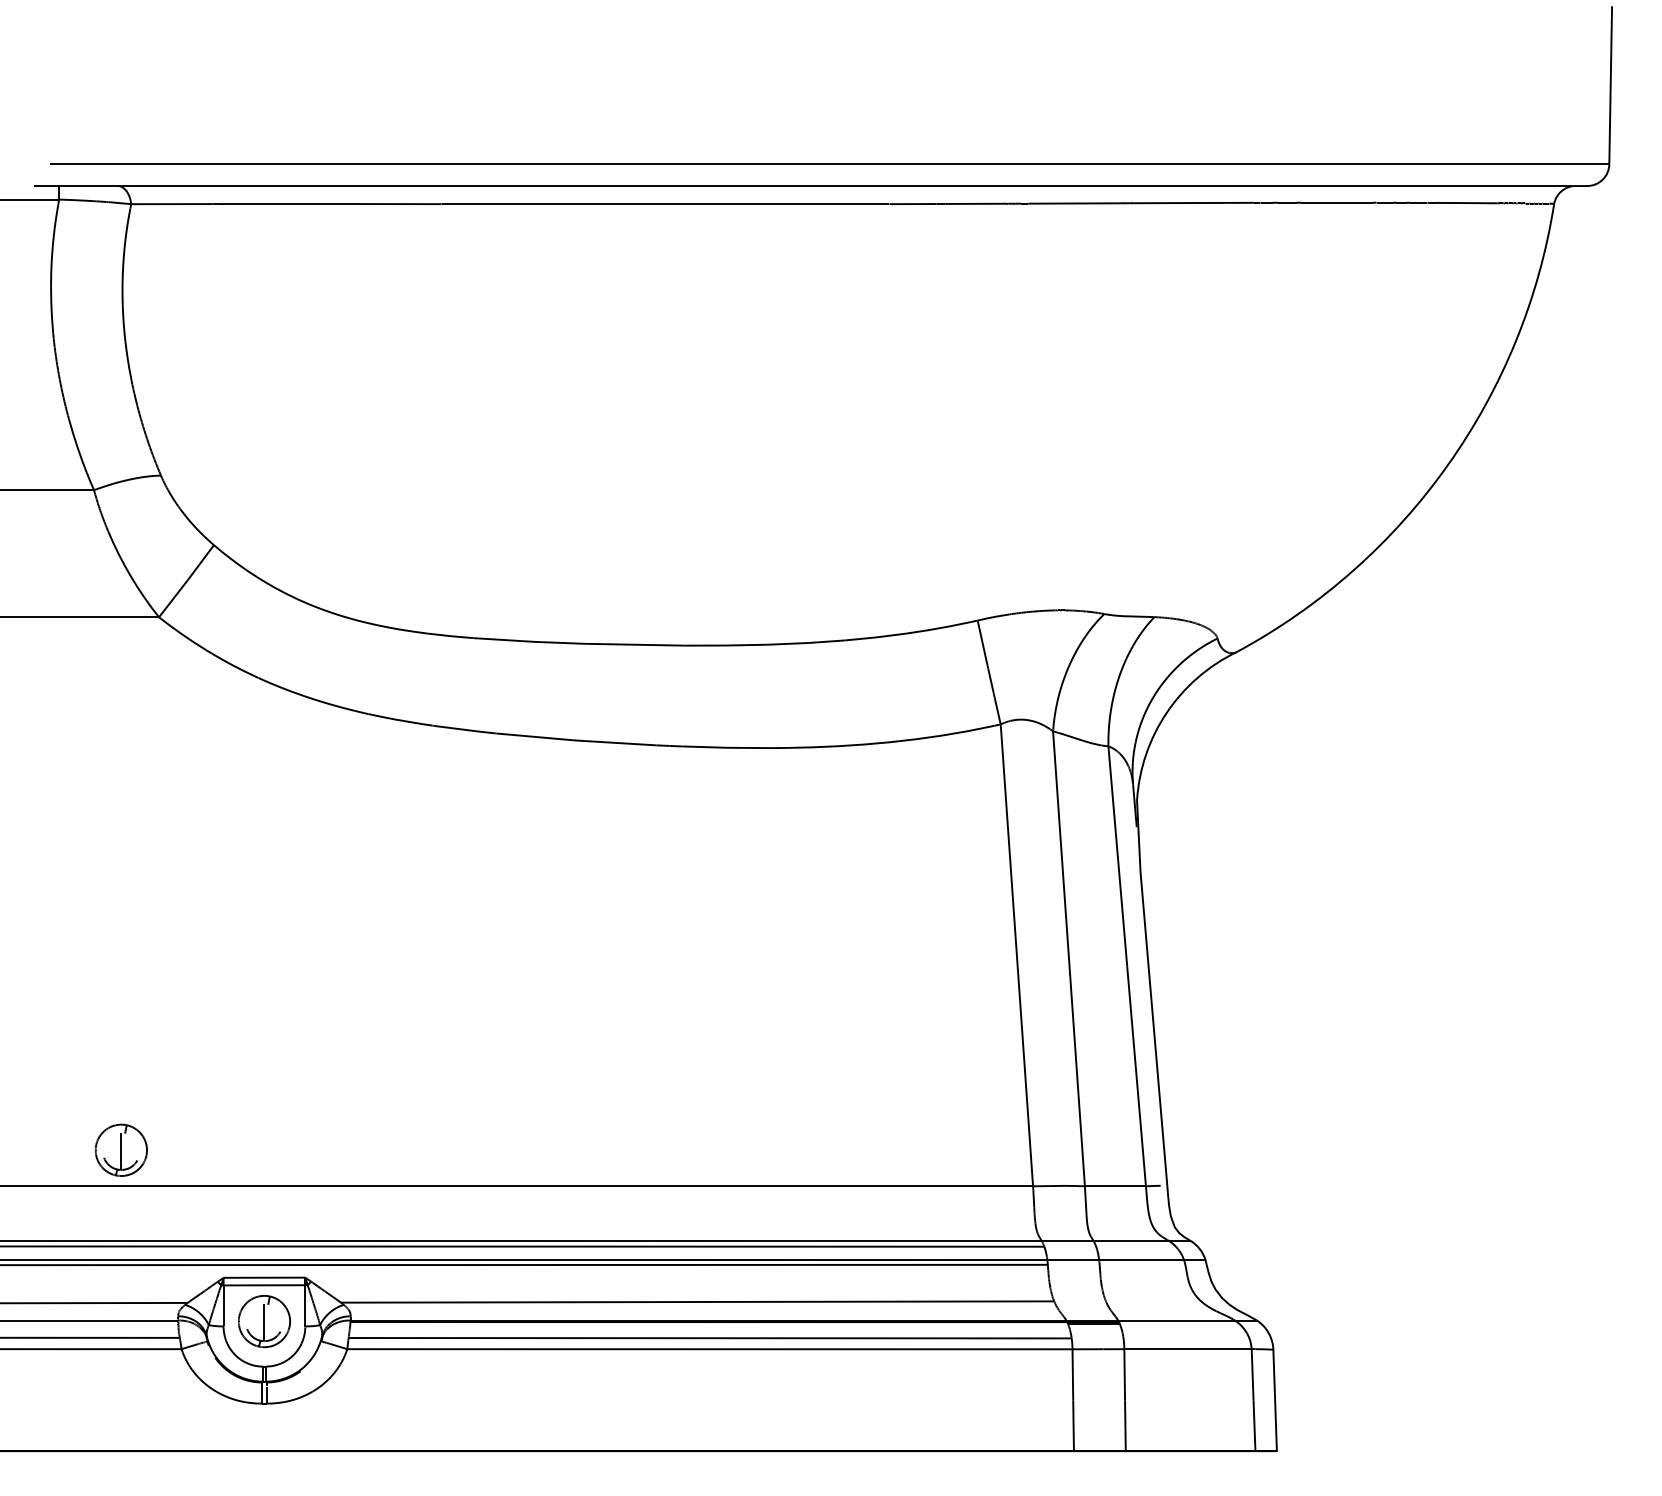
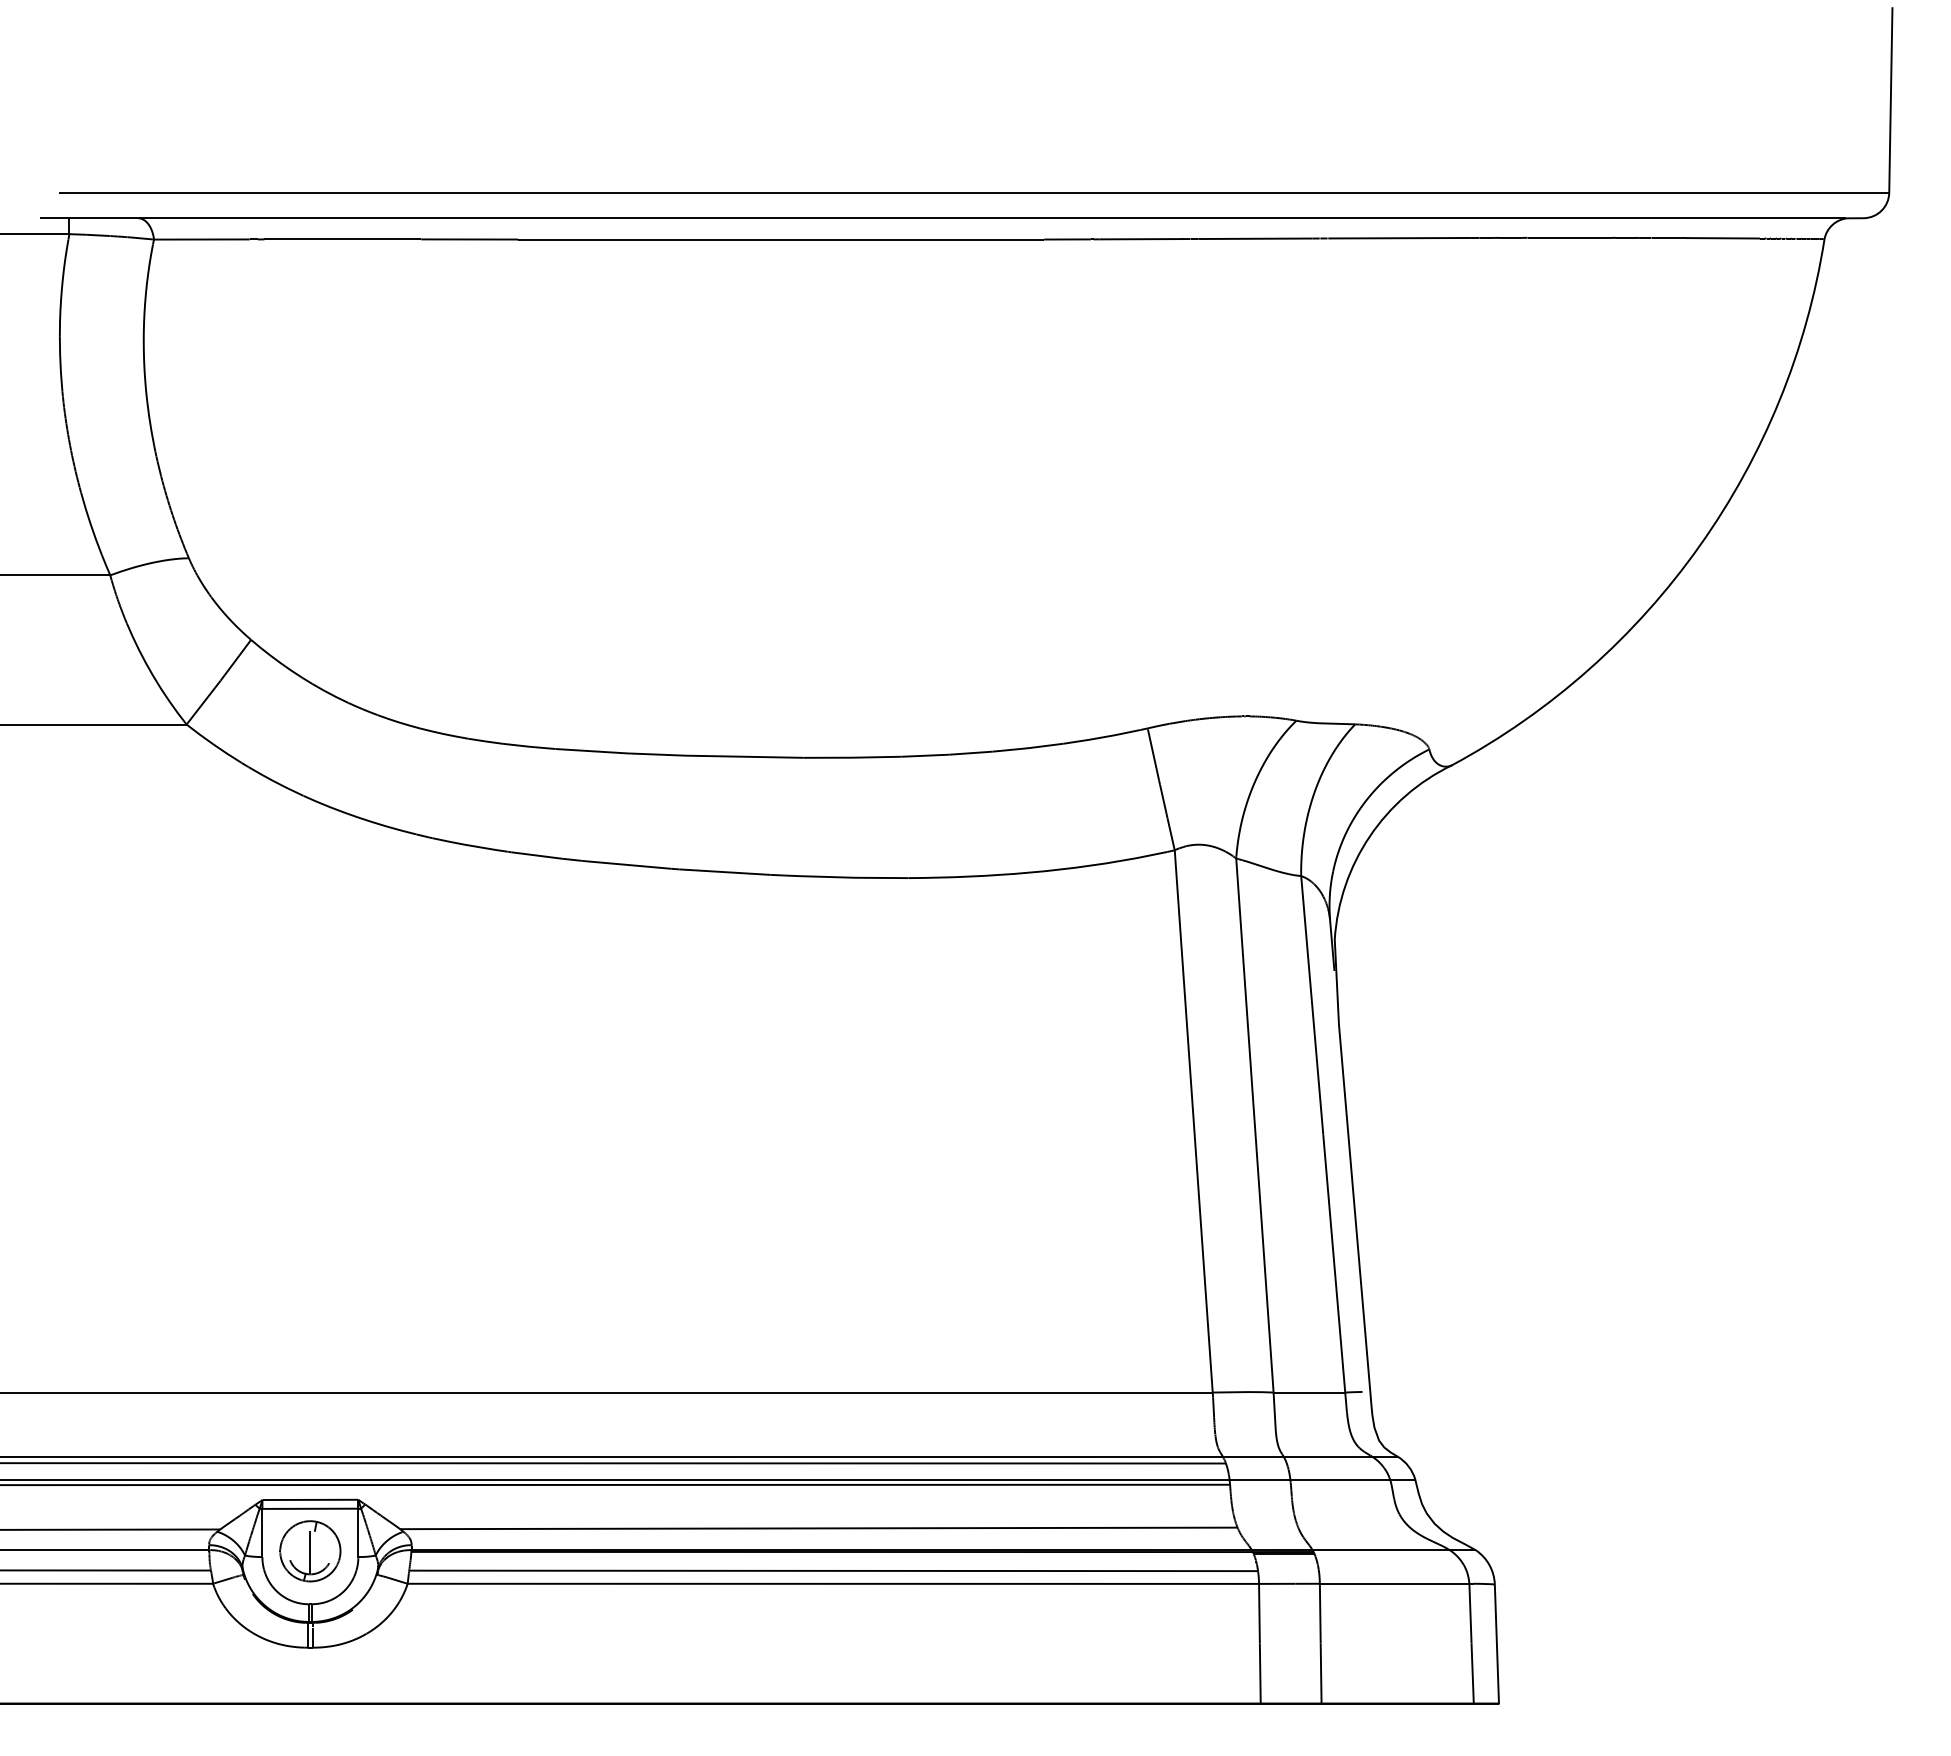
part: (121, 1150) -> (142, 1350), removed

